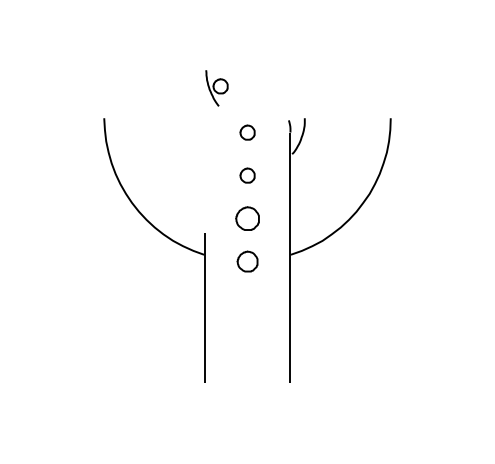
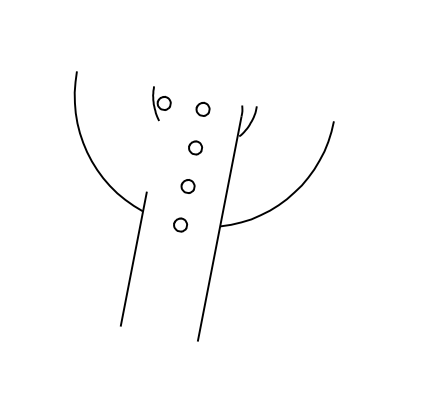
part: (216, 88) -> (160, 104), moved
part: (247, 218) -> (187, 186), size x0.62
part: (247, 261) -> (180, 224), size x0.71

